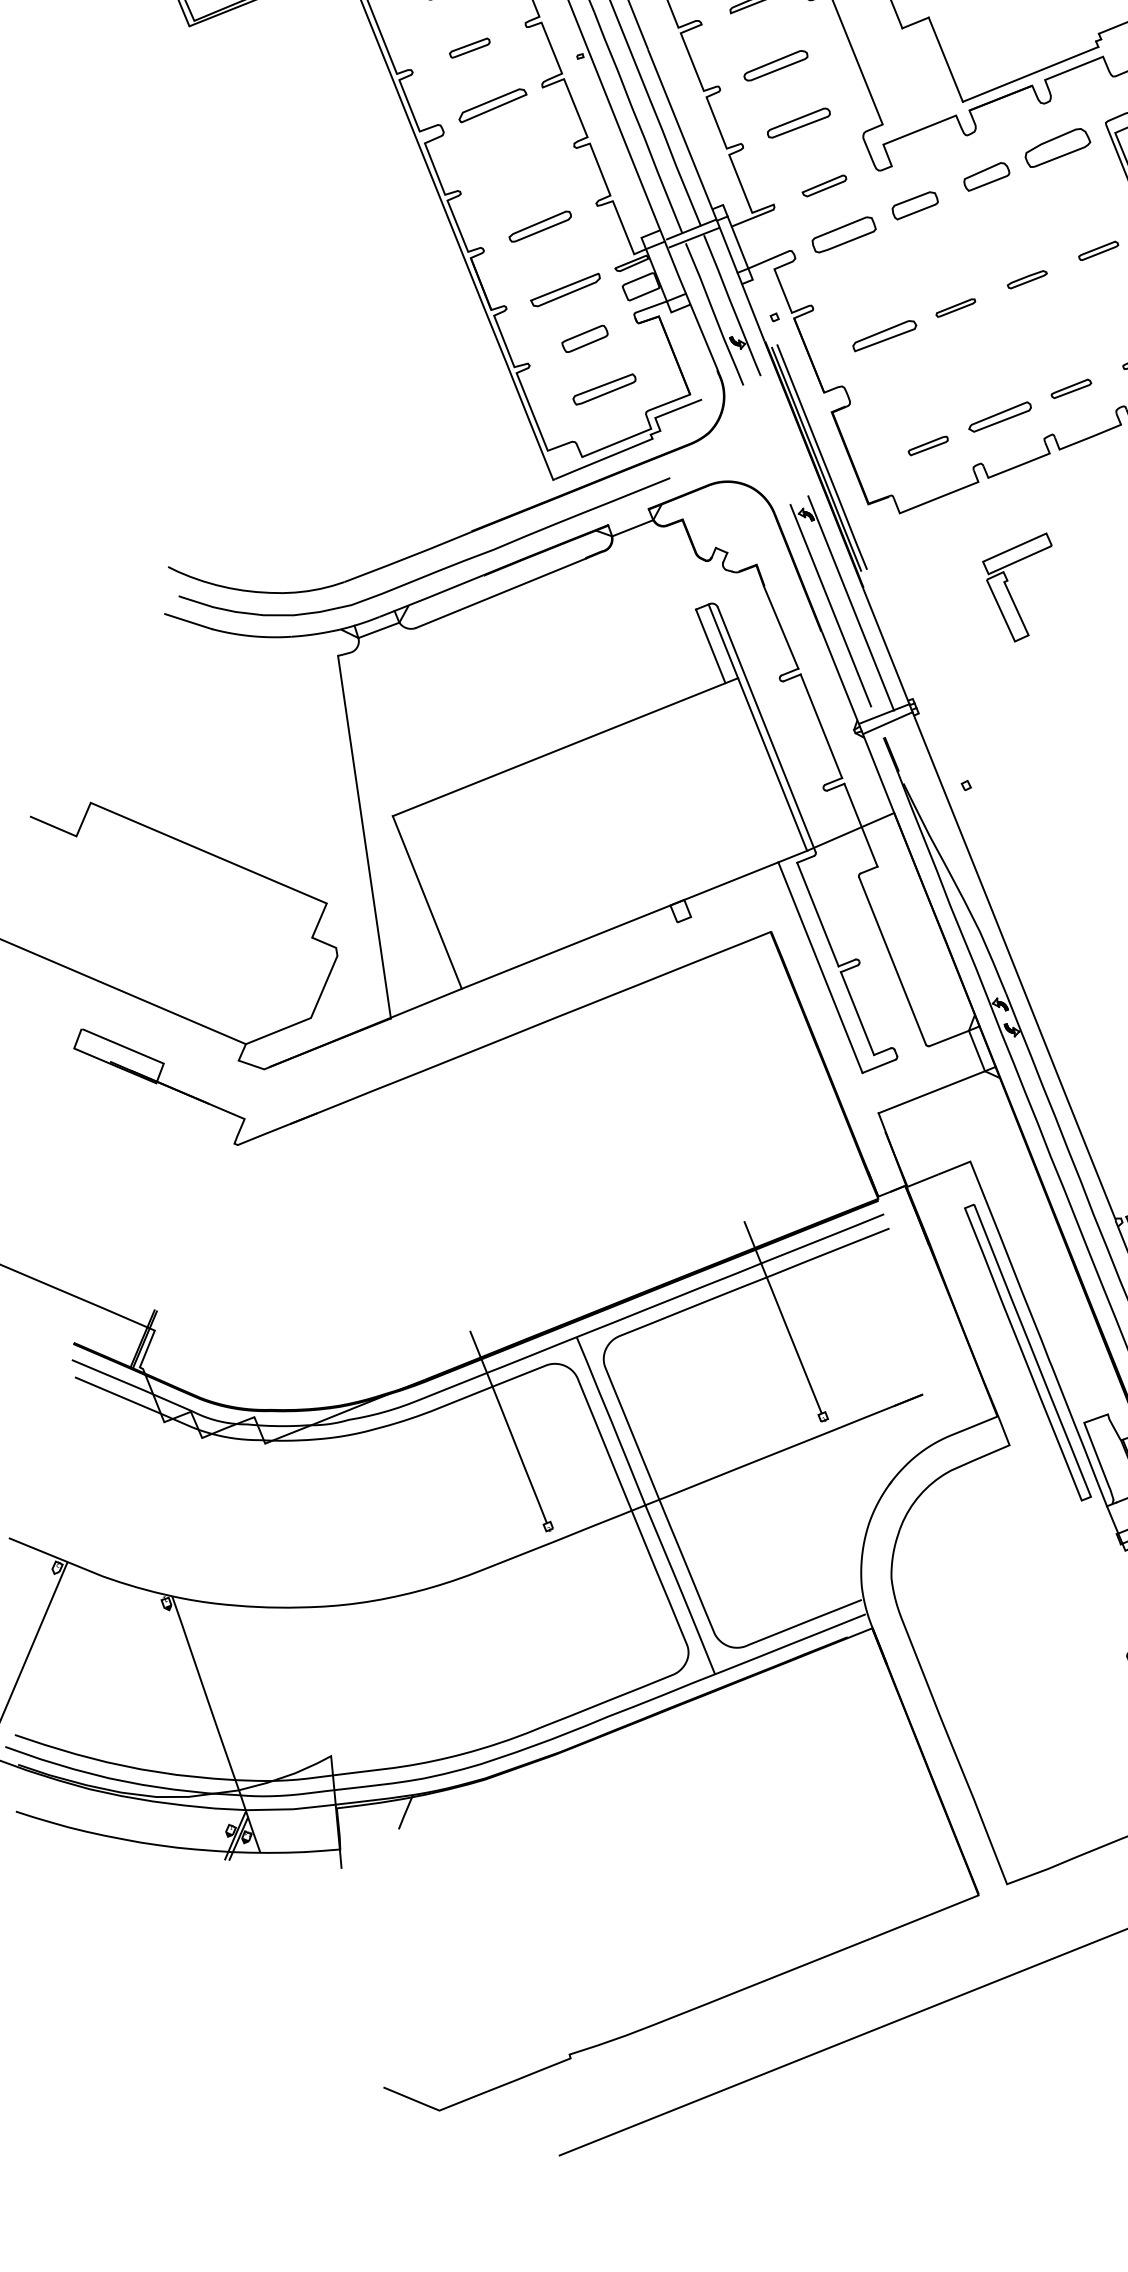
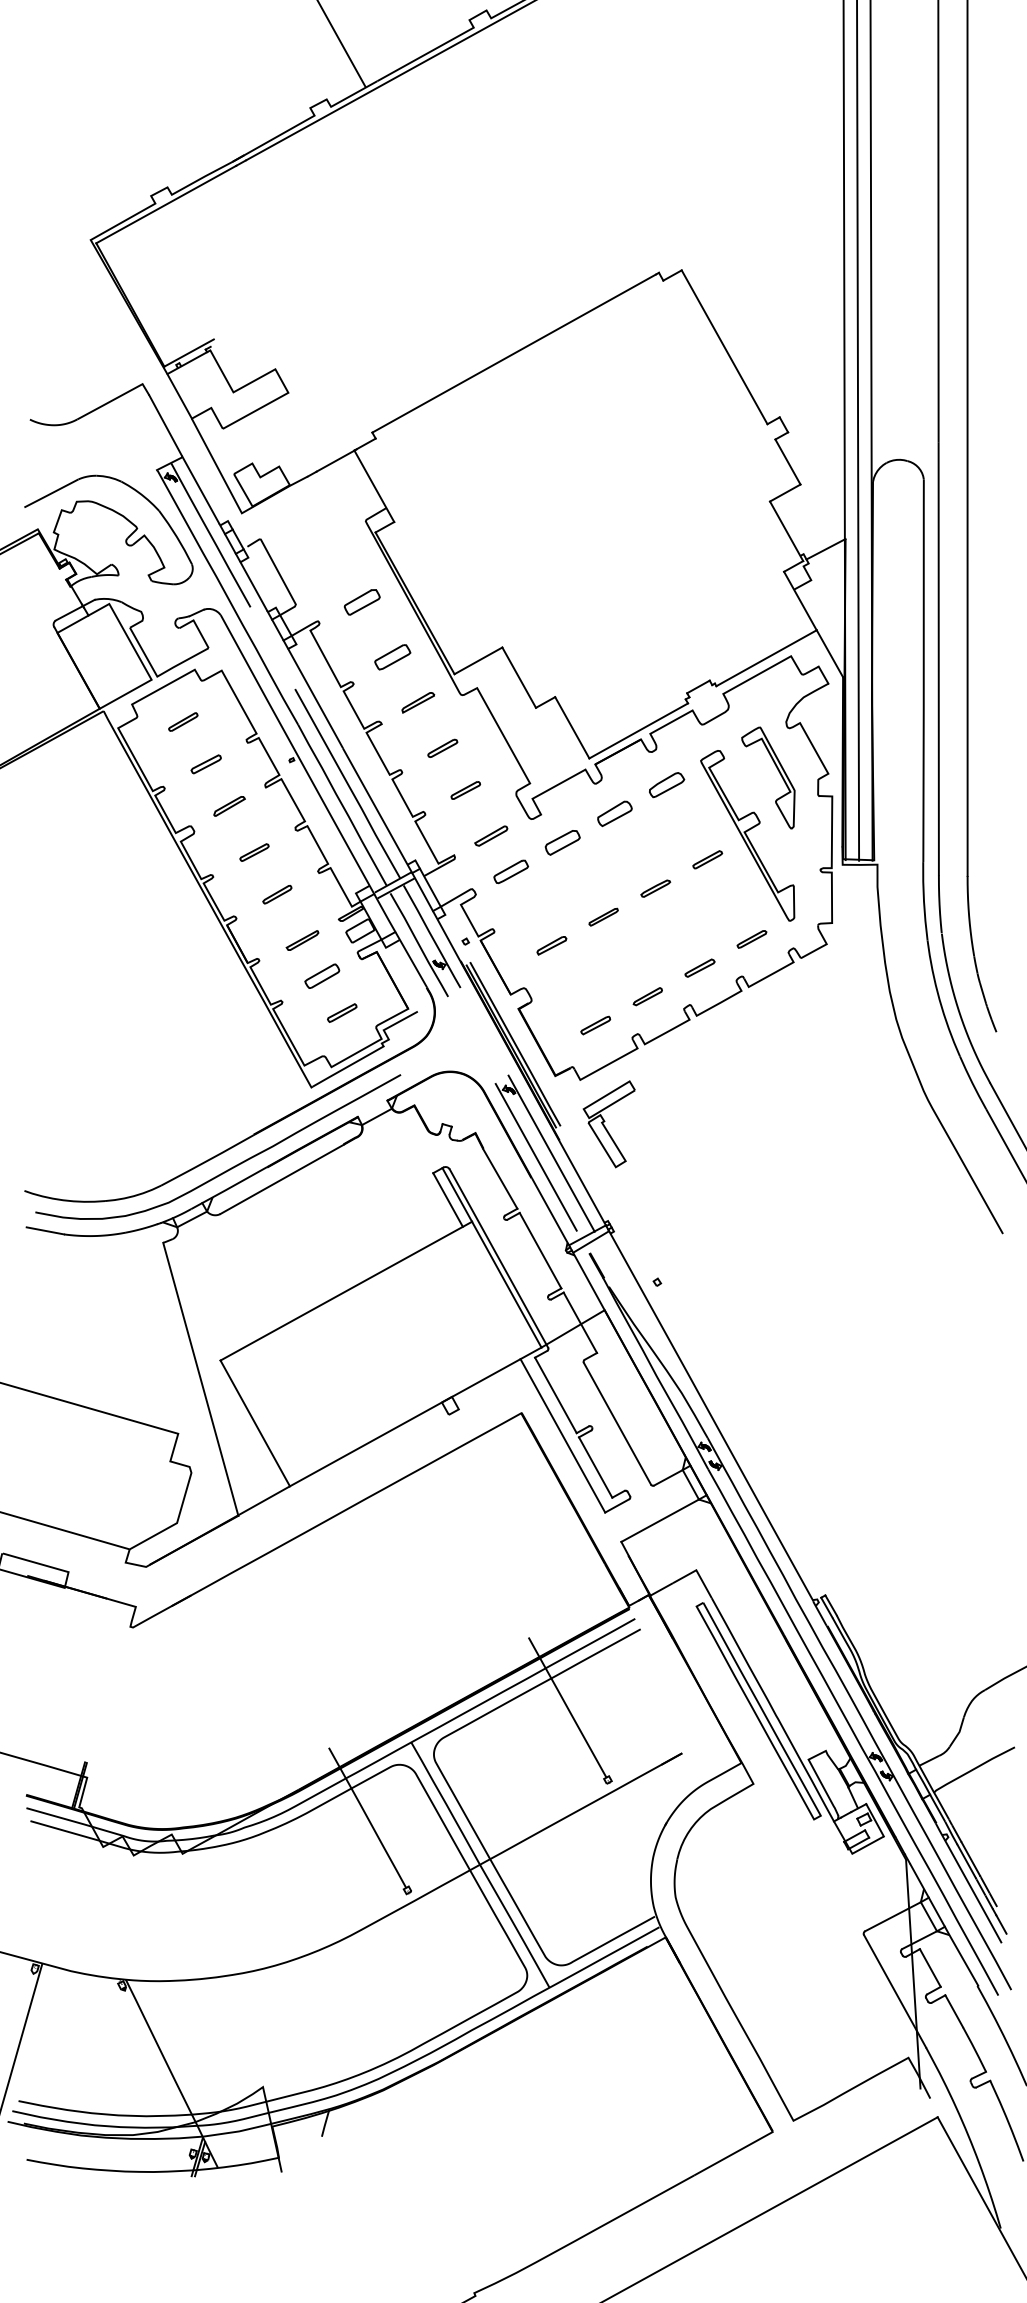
part: (775, 64) -> (442, 747), size x0.62
part: (492, 106) -> (229, 806), size x0.62
part: (798, 123) -> (465, 790), size x0.62
part: (1058, 149) -> (667, 785), size x0.71
part: (517, 169) -> (254, 852), added
part: (540, 226) -> (277, 894), size x0.62
part: (844, 234) -> (511, 871), size x0.71
part: (565, 289) -> (302, 940), size x0.62
part: (884, 336) -> (551, 945), size x0.62
part: (605, 388) -> (342, 1012), size x0.62
part: (999, 416) -> (647, 996), size x0.62
part: (1012, 585) -> (608, 1124), moved

